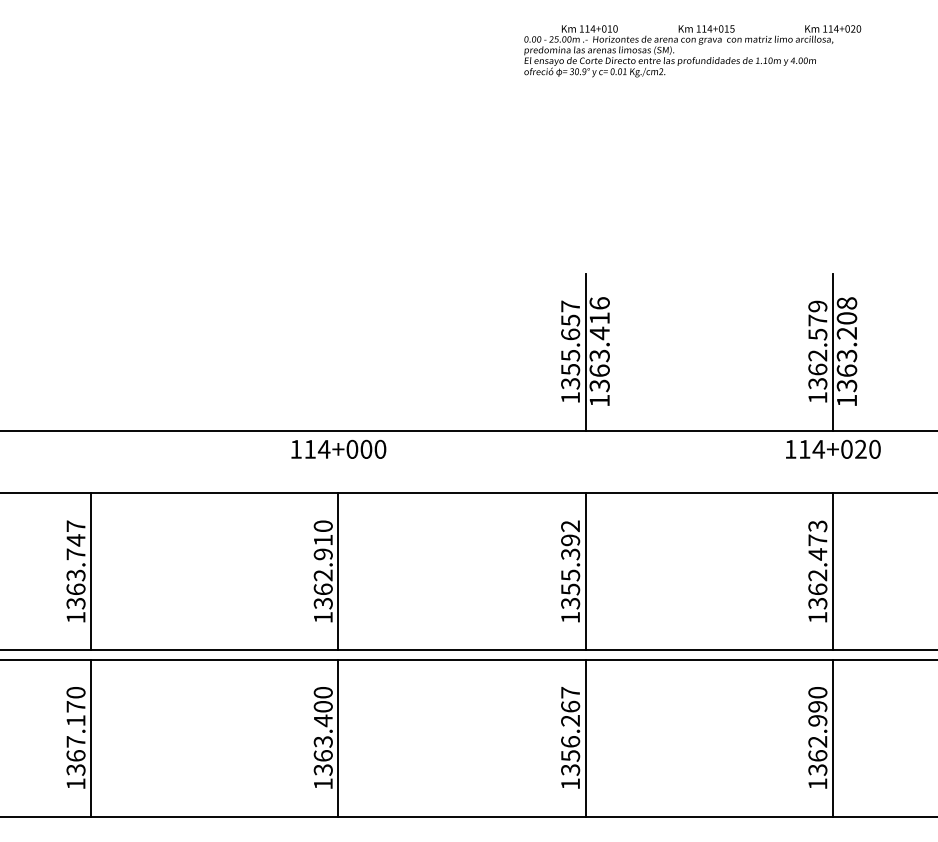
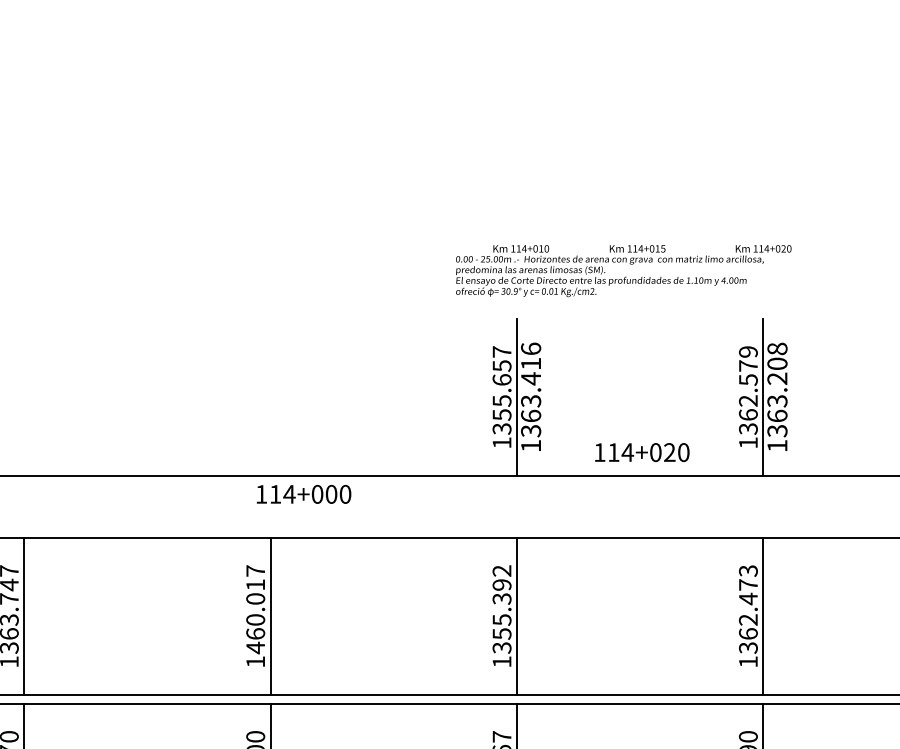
text: (692, 51) -> (623, 271), moved
text: (338, 448) -> (303, 493), moved
text: (833, 448) -> (642, 451), moved
text: (322, 564) -> (254, 609), 1362.910 -> 1460.017

